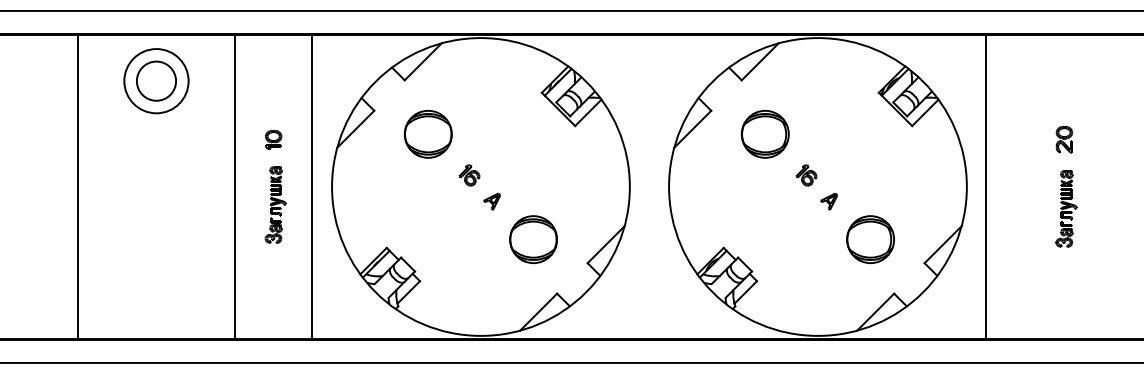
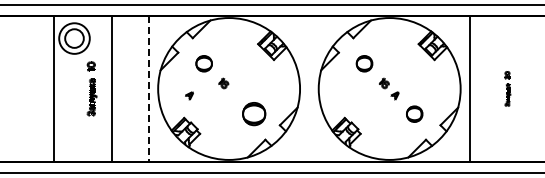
part: (429, 133) -> (204, 63), size x0.7
part: (765, 133) -> (364, 63), size x0.7
line: (78, 185) -> (54, 88), moved
part: (273, 185) -> (91, 88), moved
part: (1065, 185) -> (507, 88), size x0.6
line: (311, 188) -> (148, 89), solid -> dashed
part: (492, 200) -> (189, 95), moved
part: (870, 240) -> (414, 114), size x0.7

